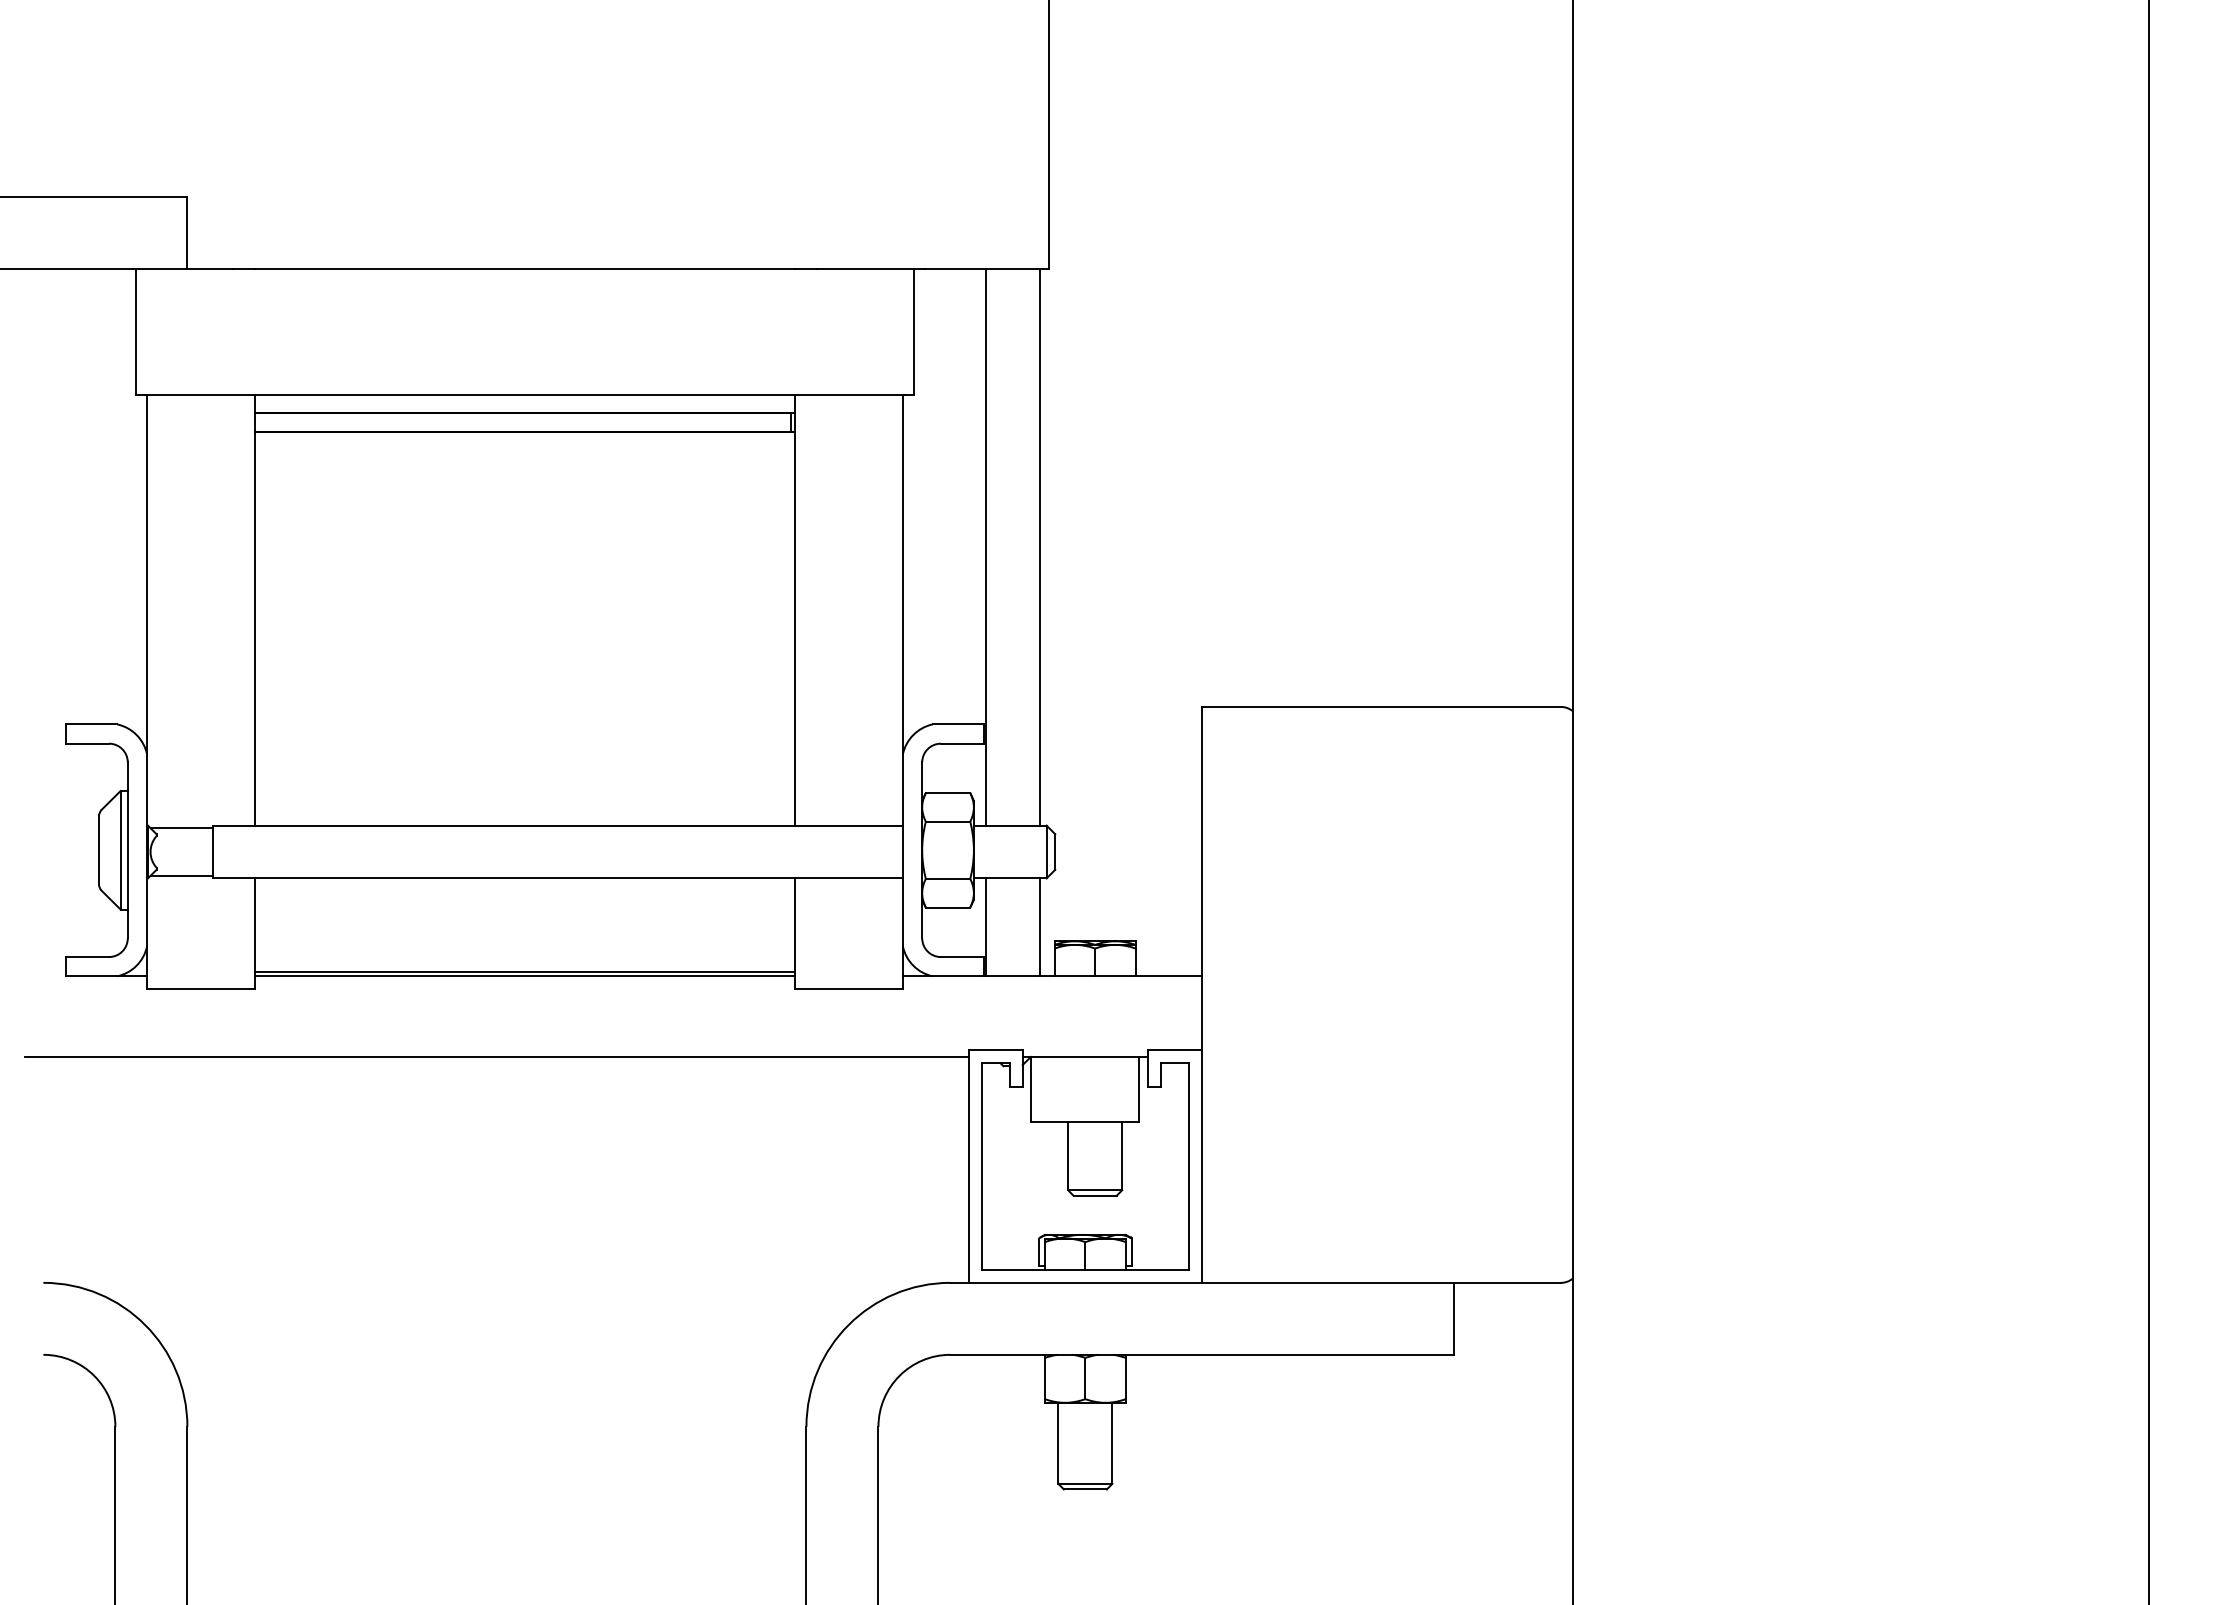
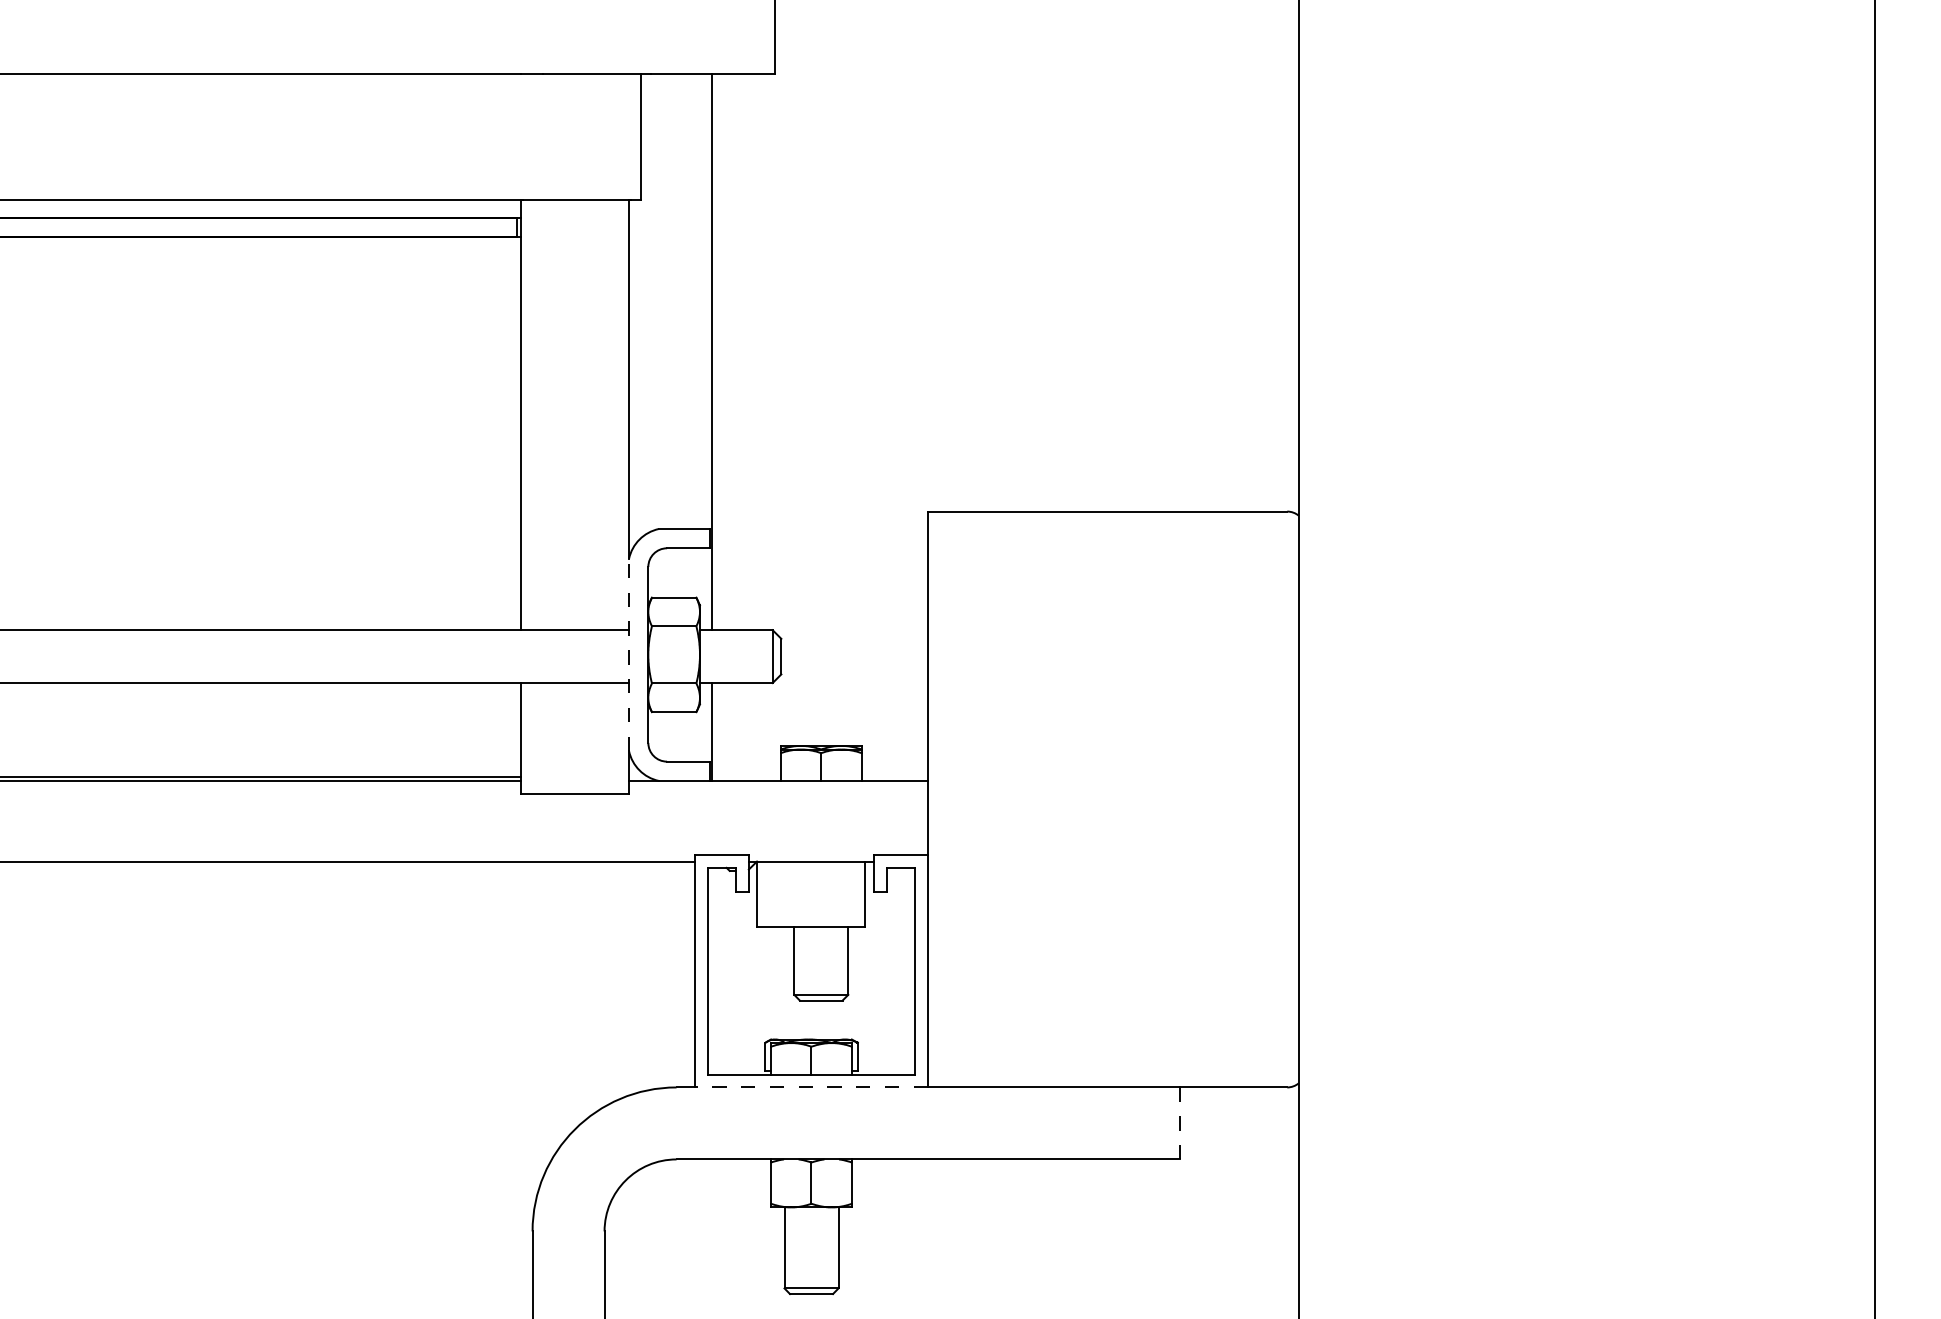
line: (1039, 547) -> (765, 352), removed
line: (902, 849) -> (628, 654), solid -> dashed
line: (1039, 927) -> (765, 732), removed
line: (1085, 1282) -> (811, 1087), solid -> dashed
line: (1454, 1318) -> (1180, 1123), solid -> dashed

